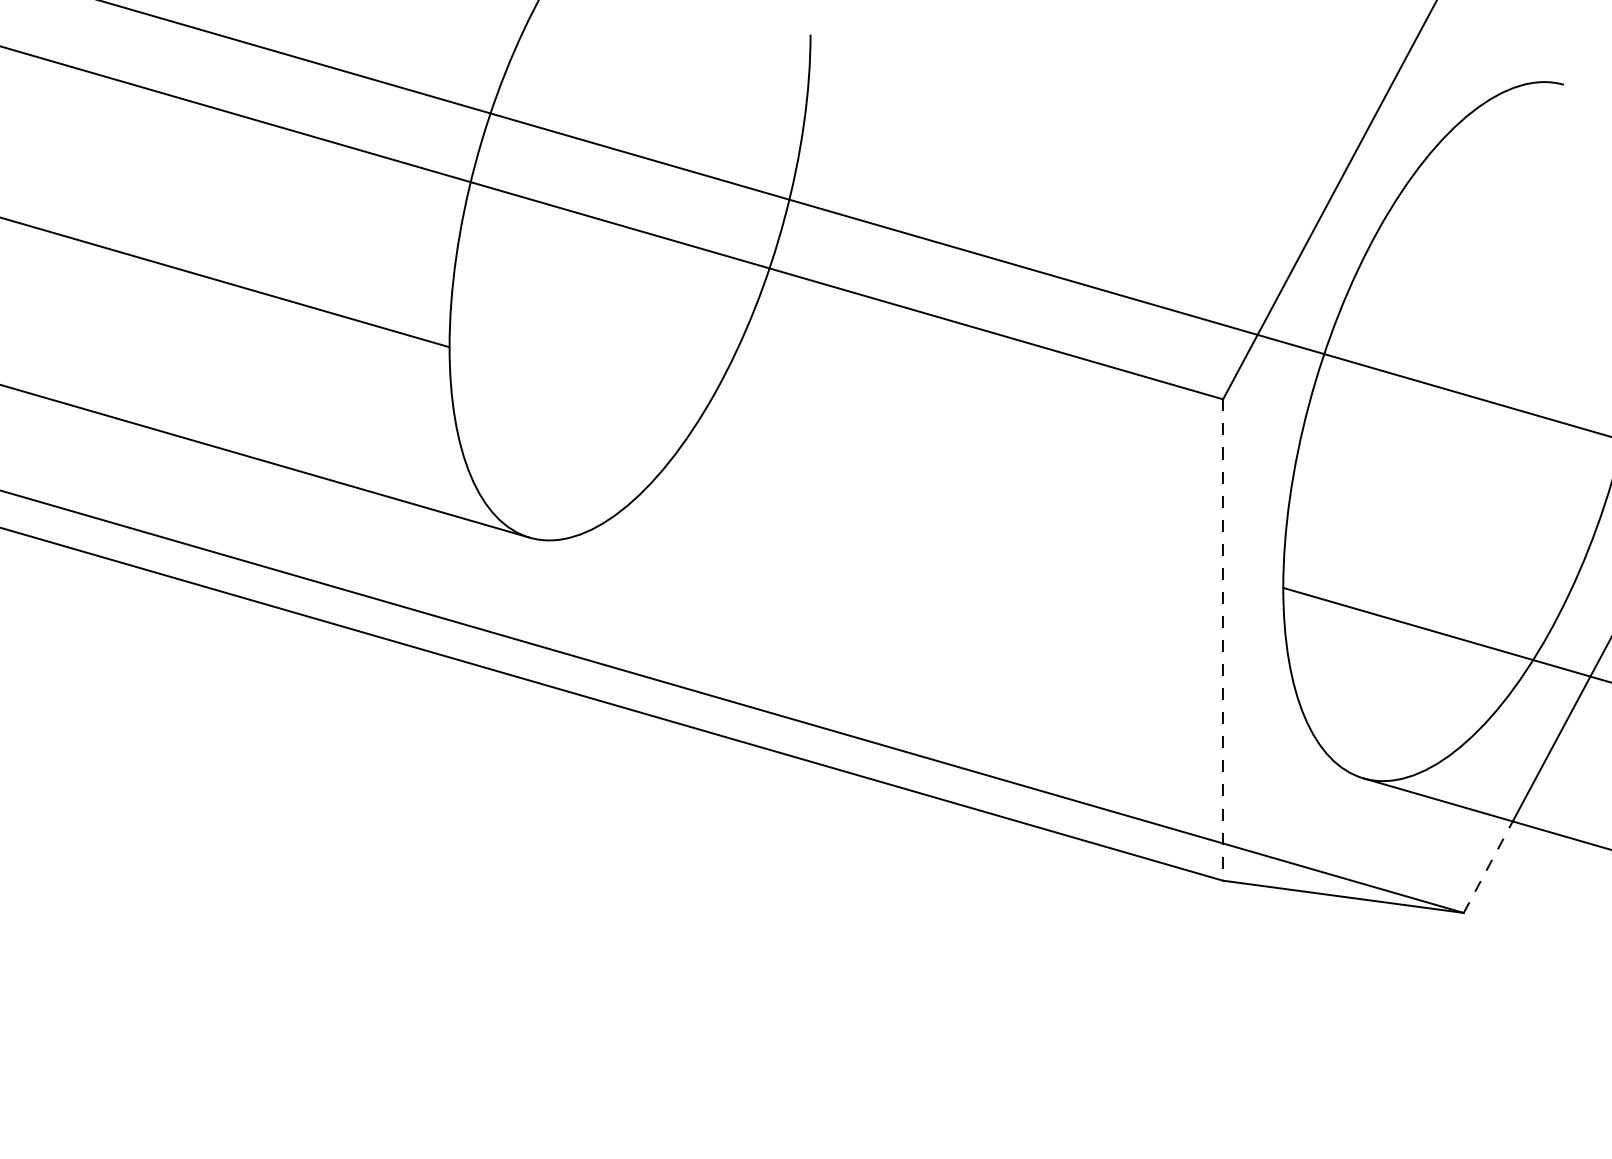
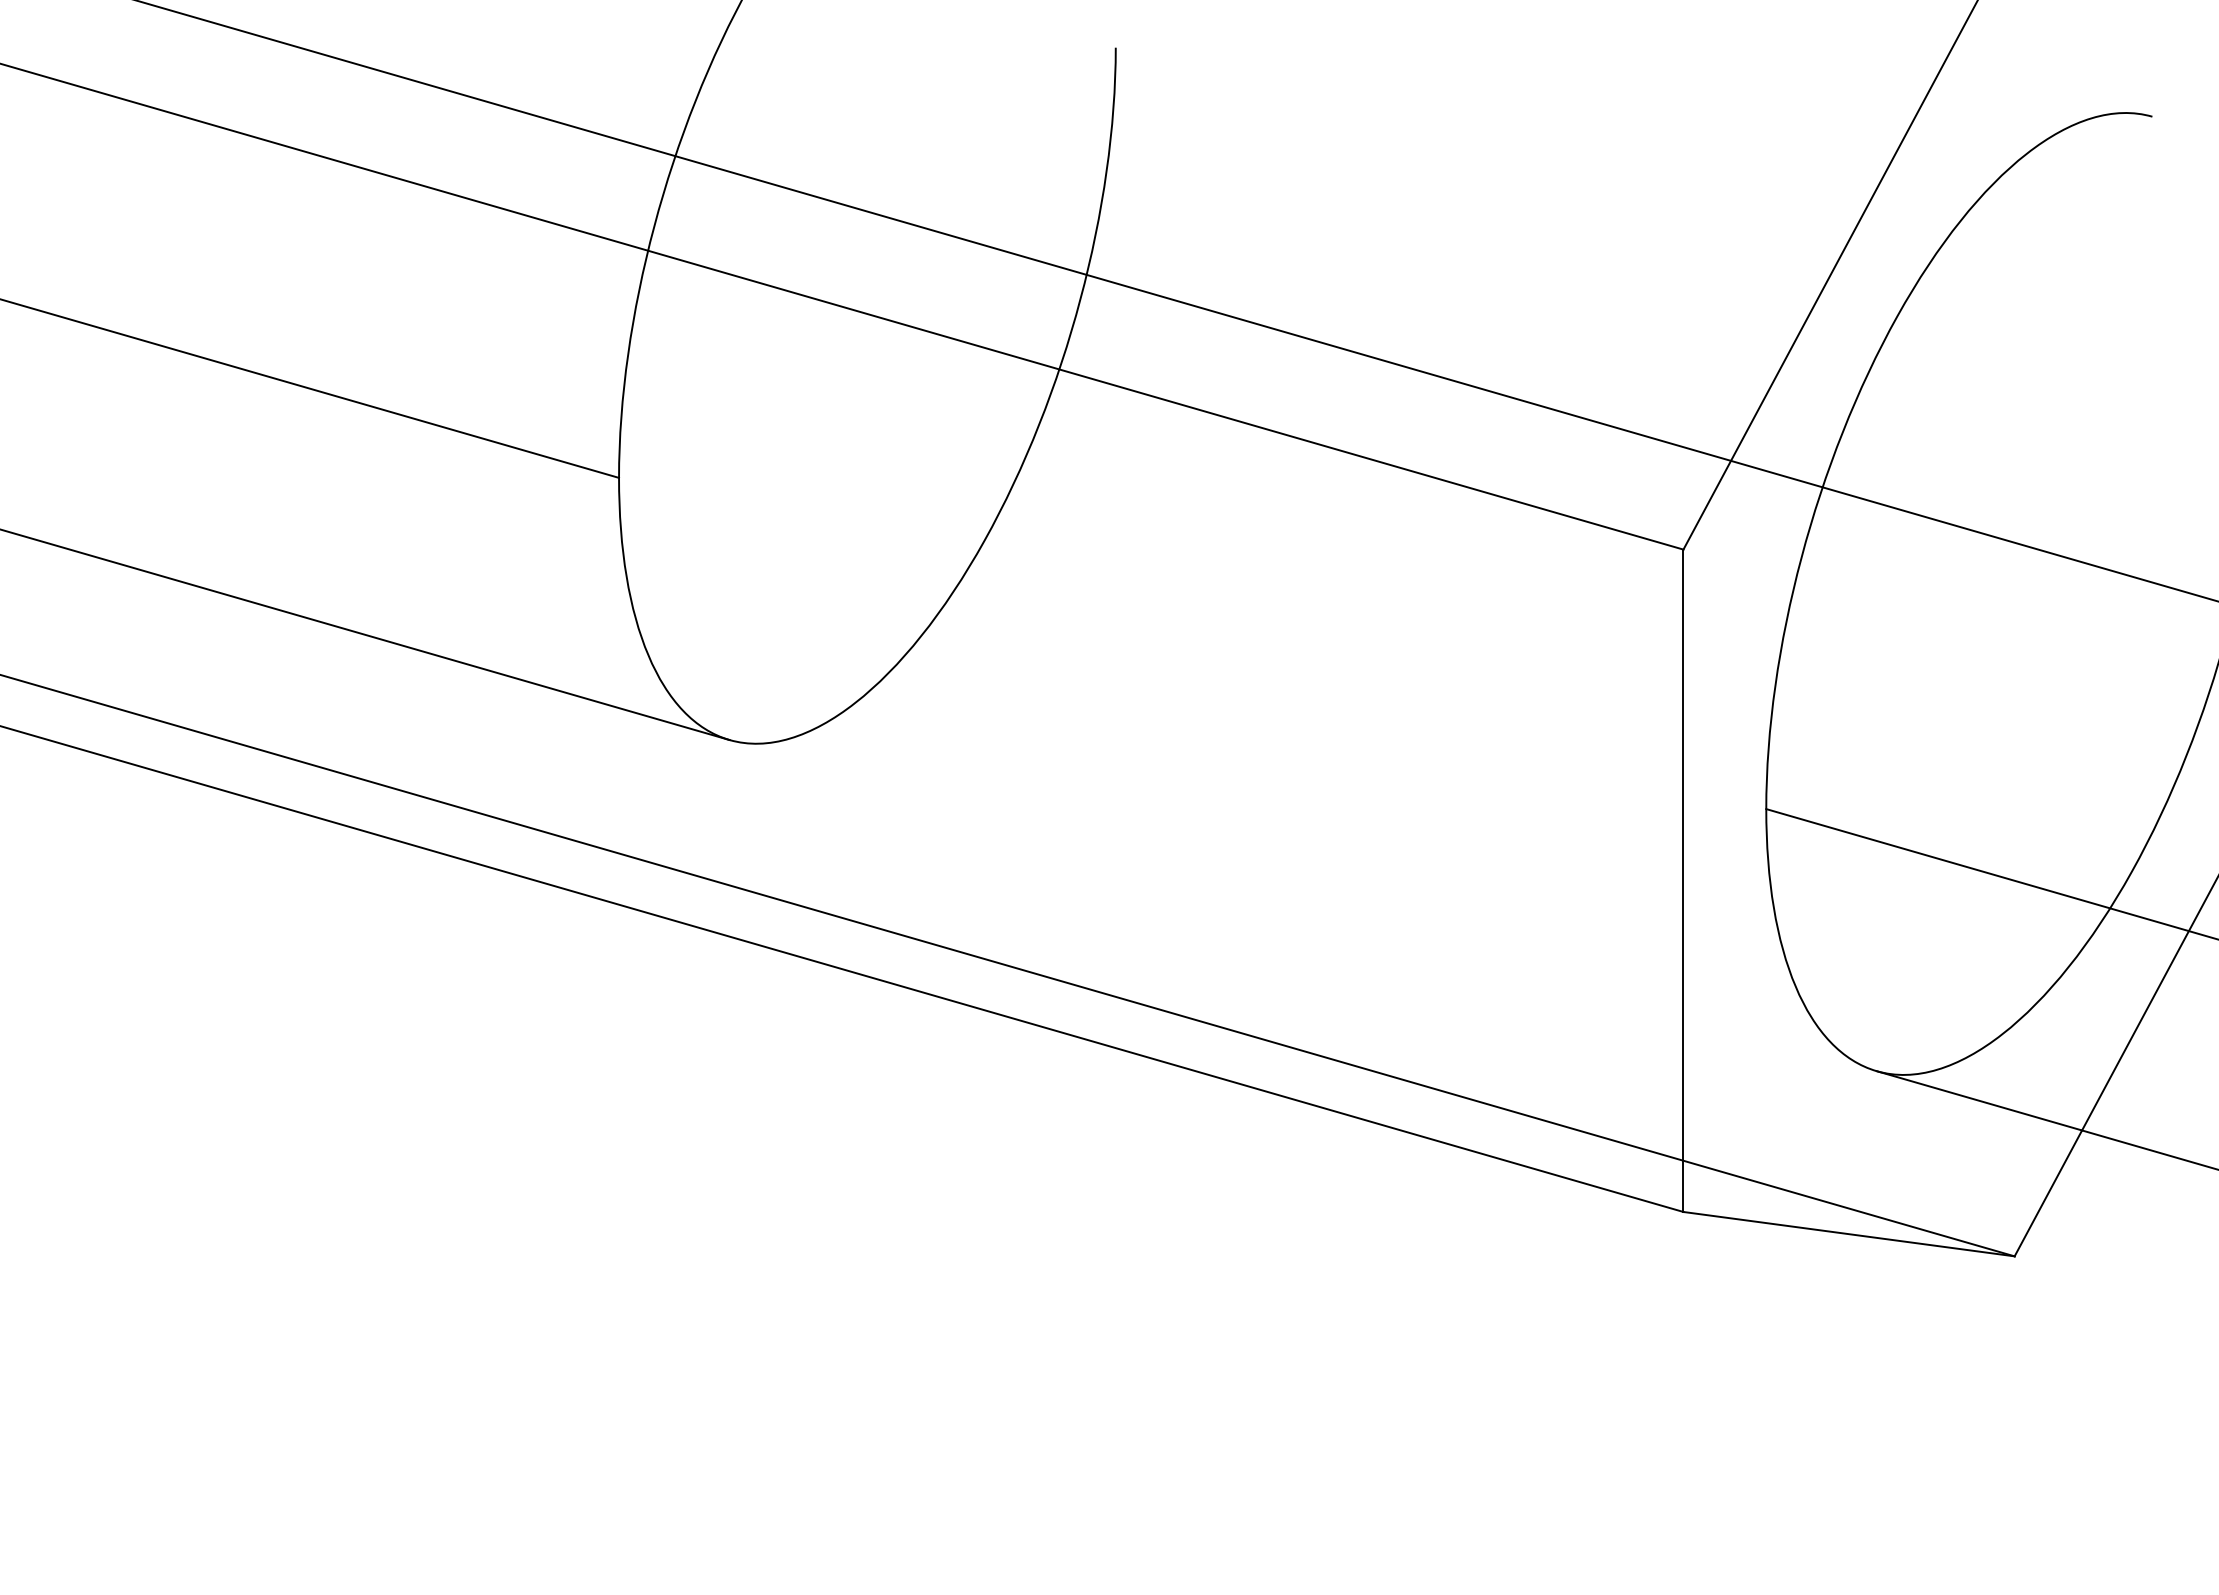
line: (1223, 640) -> (1683, 881), dashed -> solid
line: (1488, 866) -> (2048, 1192), dashed -> solid

